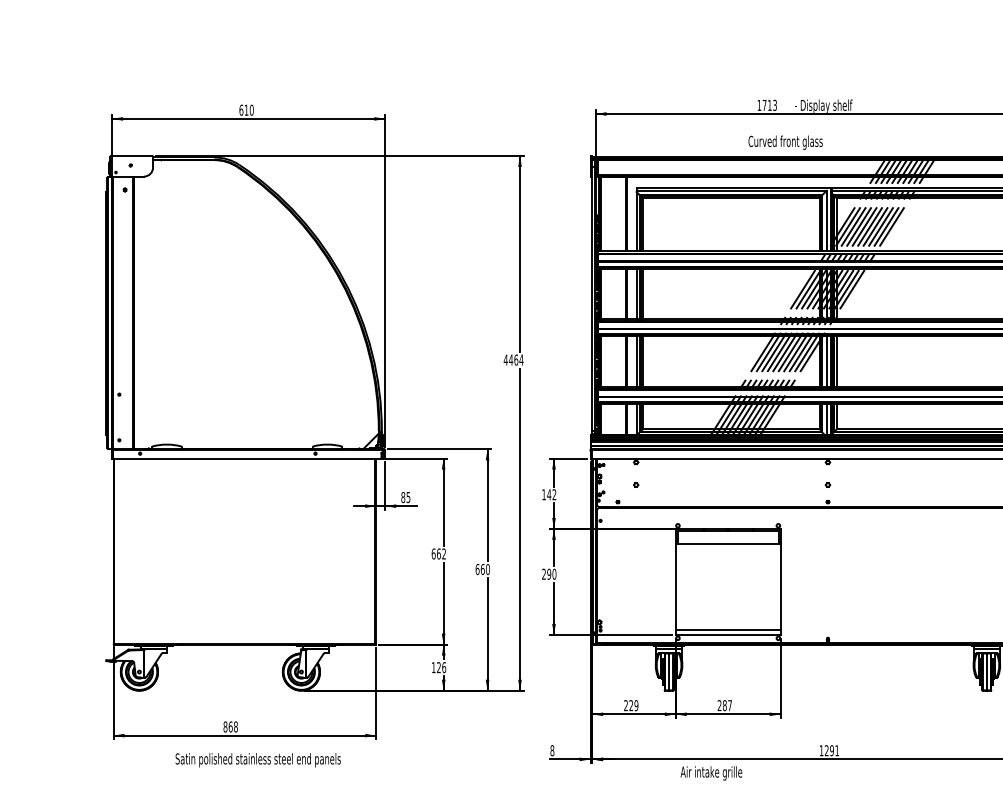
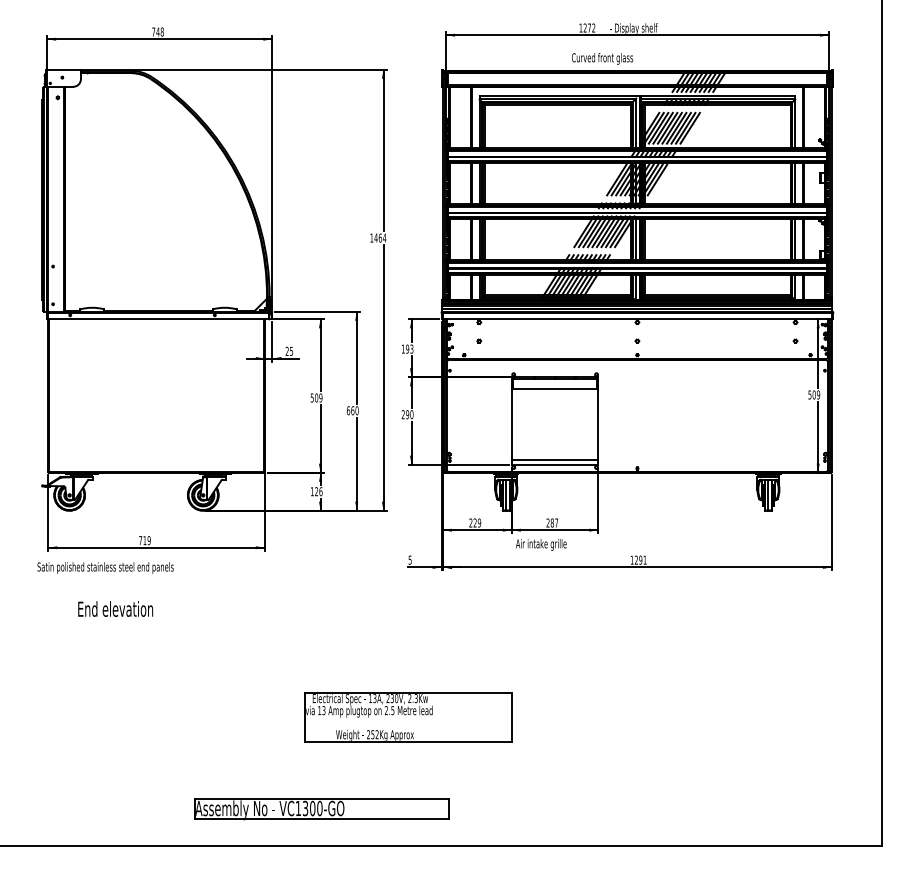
text: (769, 104) -> (589, 27), 1713 -> 1272
text: (245, 109) -> (157, 31), 610 -> 748
text: (505, 359) -> (371, 237), 4464 -> 1464
text: (551, 493) -> (409, 348), 142 -> 193
text: (402, 497) -> (286, 351), 85 -> 25
text: (438, 553) -> (316, 397), 662 -> 509
text: (230, 726) -> (144, 540), 868 -> 719
text: (551, 749) -> (409, 559), 8 -> 5
text: (258, 759) -> (105, 567), moved
text: (711, 772) -> (541, 544), moved

